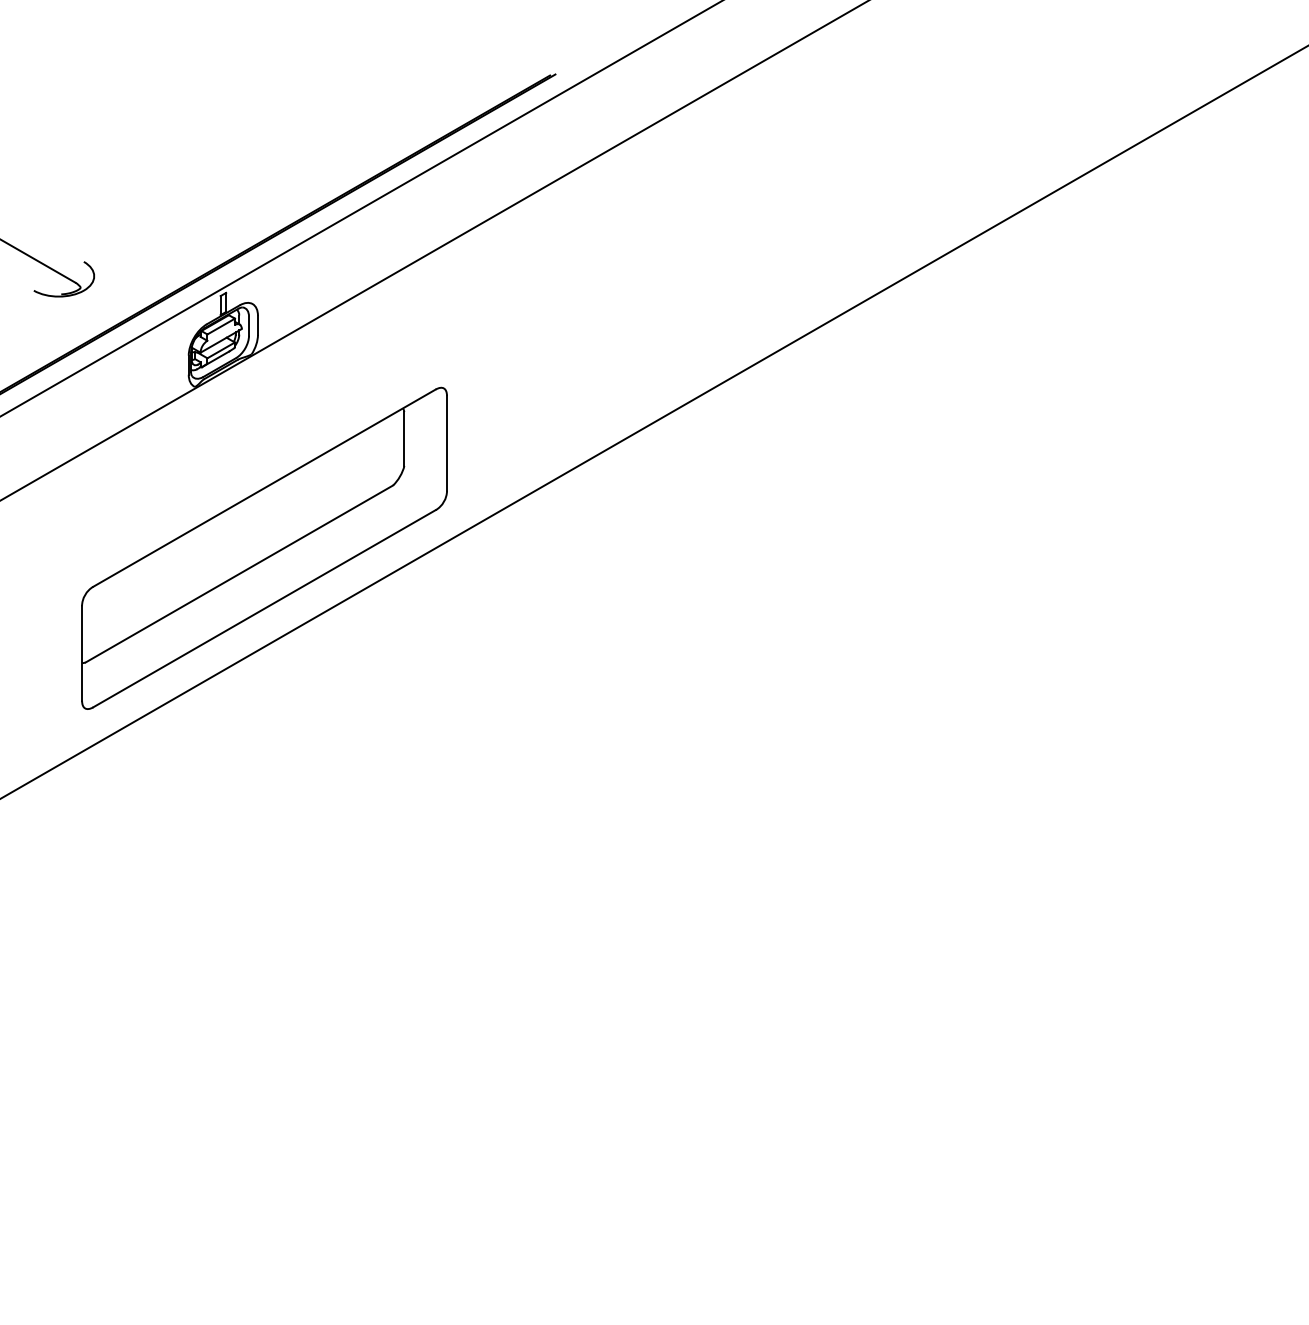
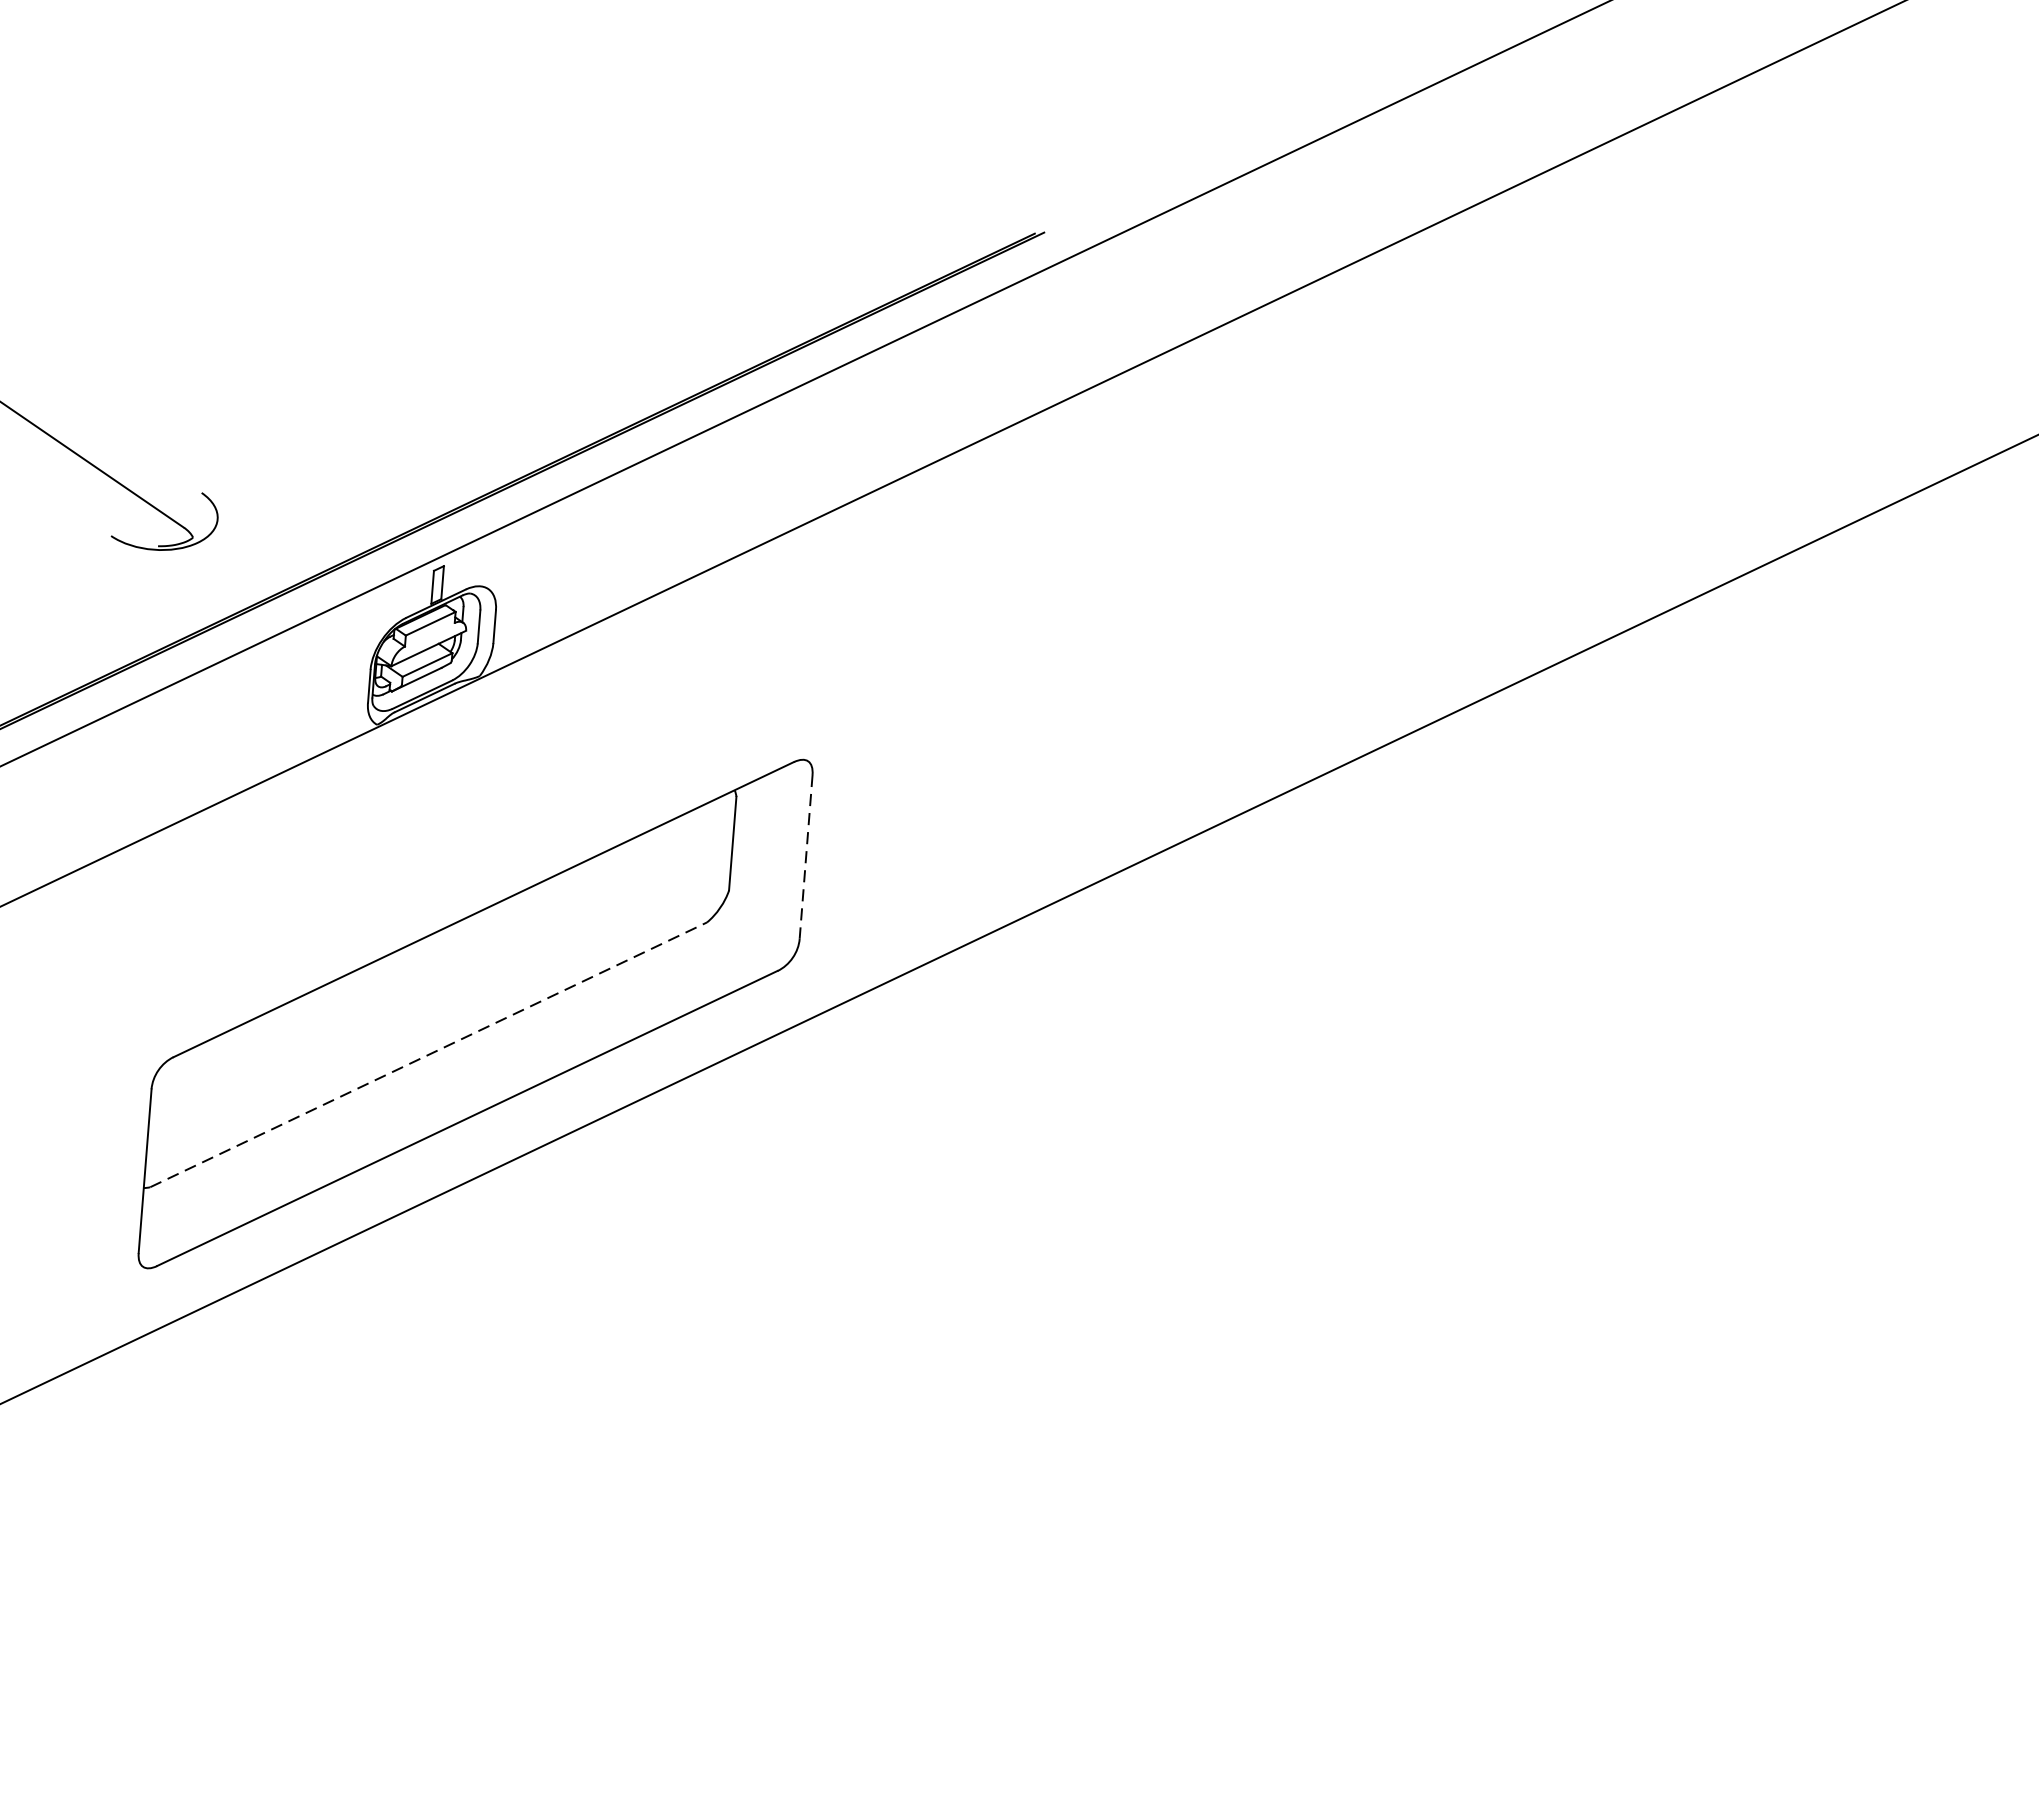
line: (447, 443) -> (806, 857), solid -> dashed
line: (239, 573) -> (428, 1054), solid -> dashed

